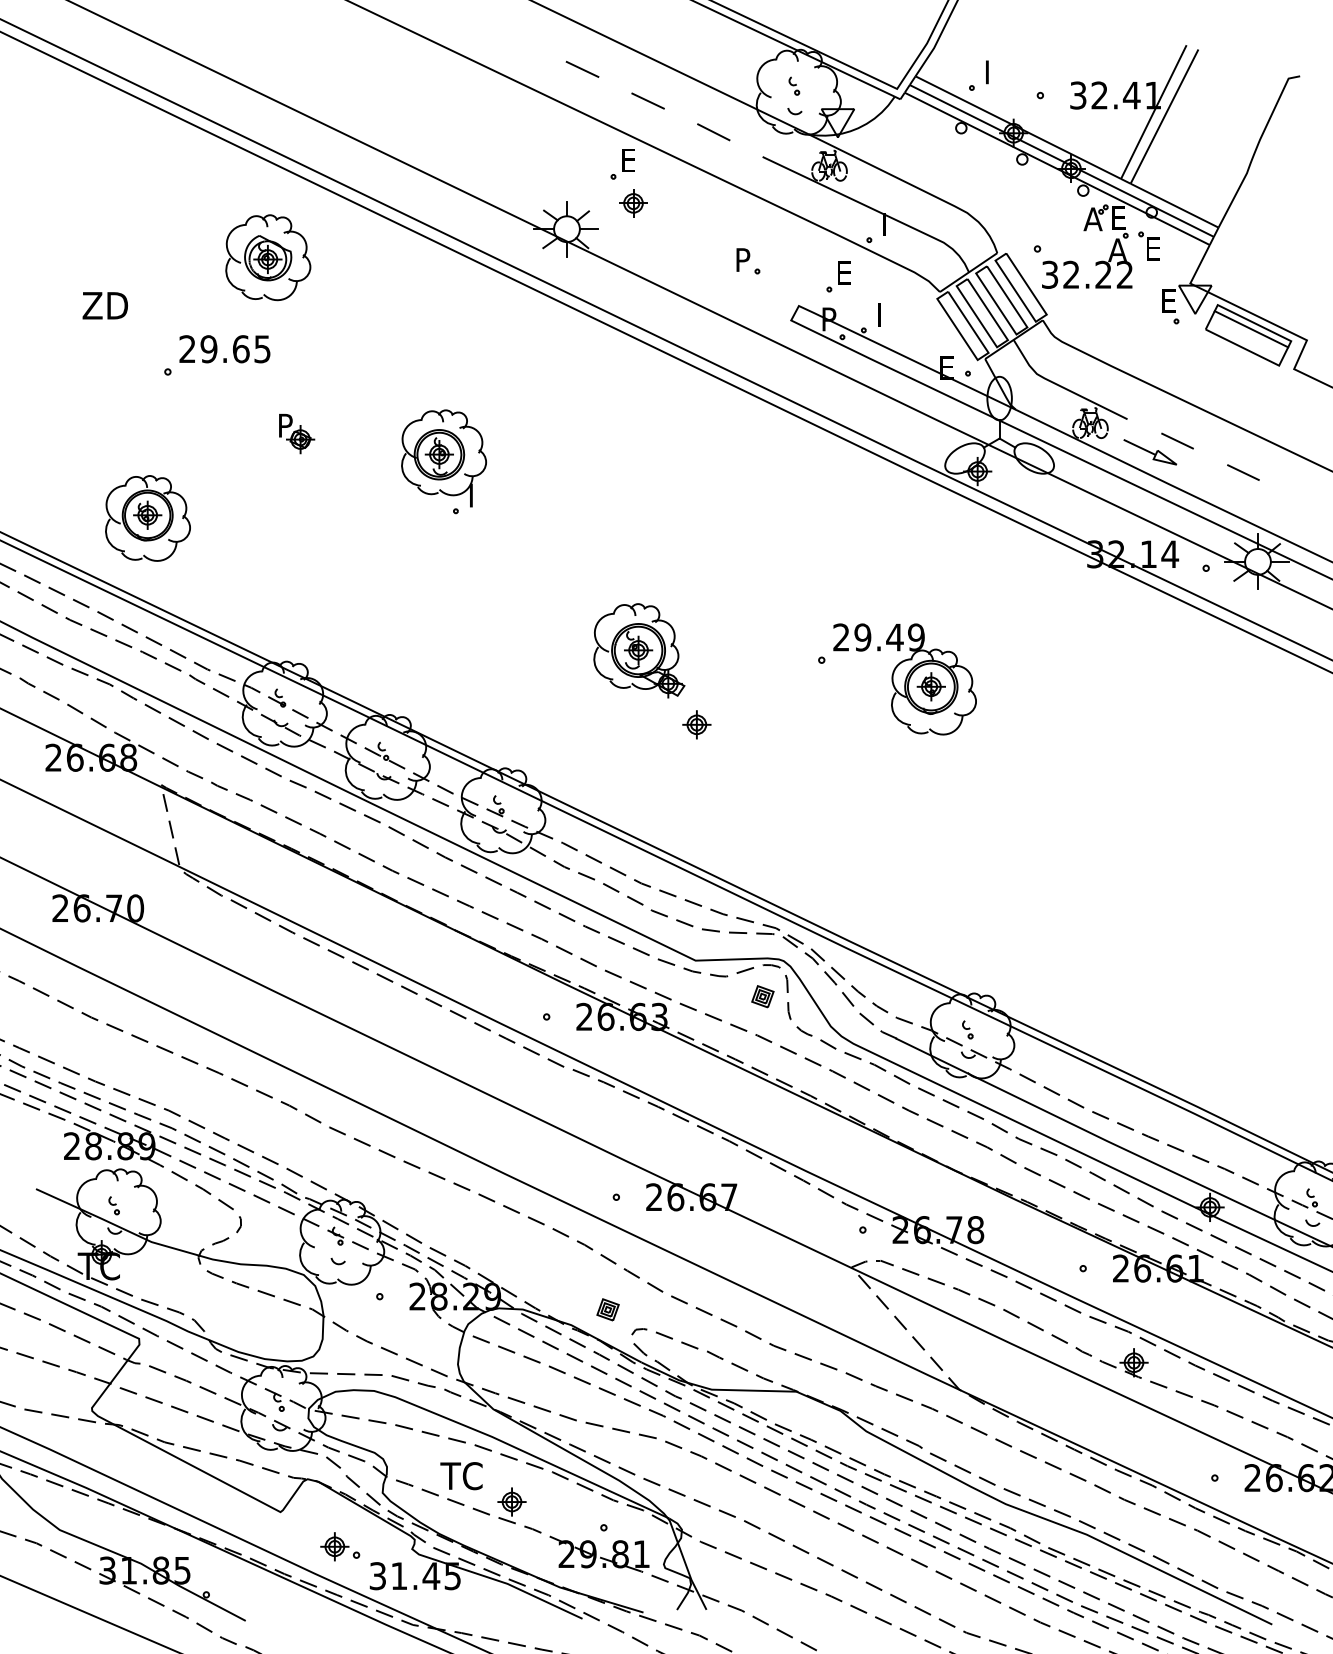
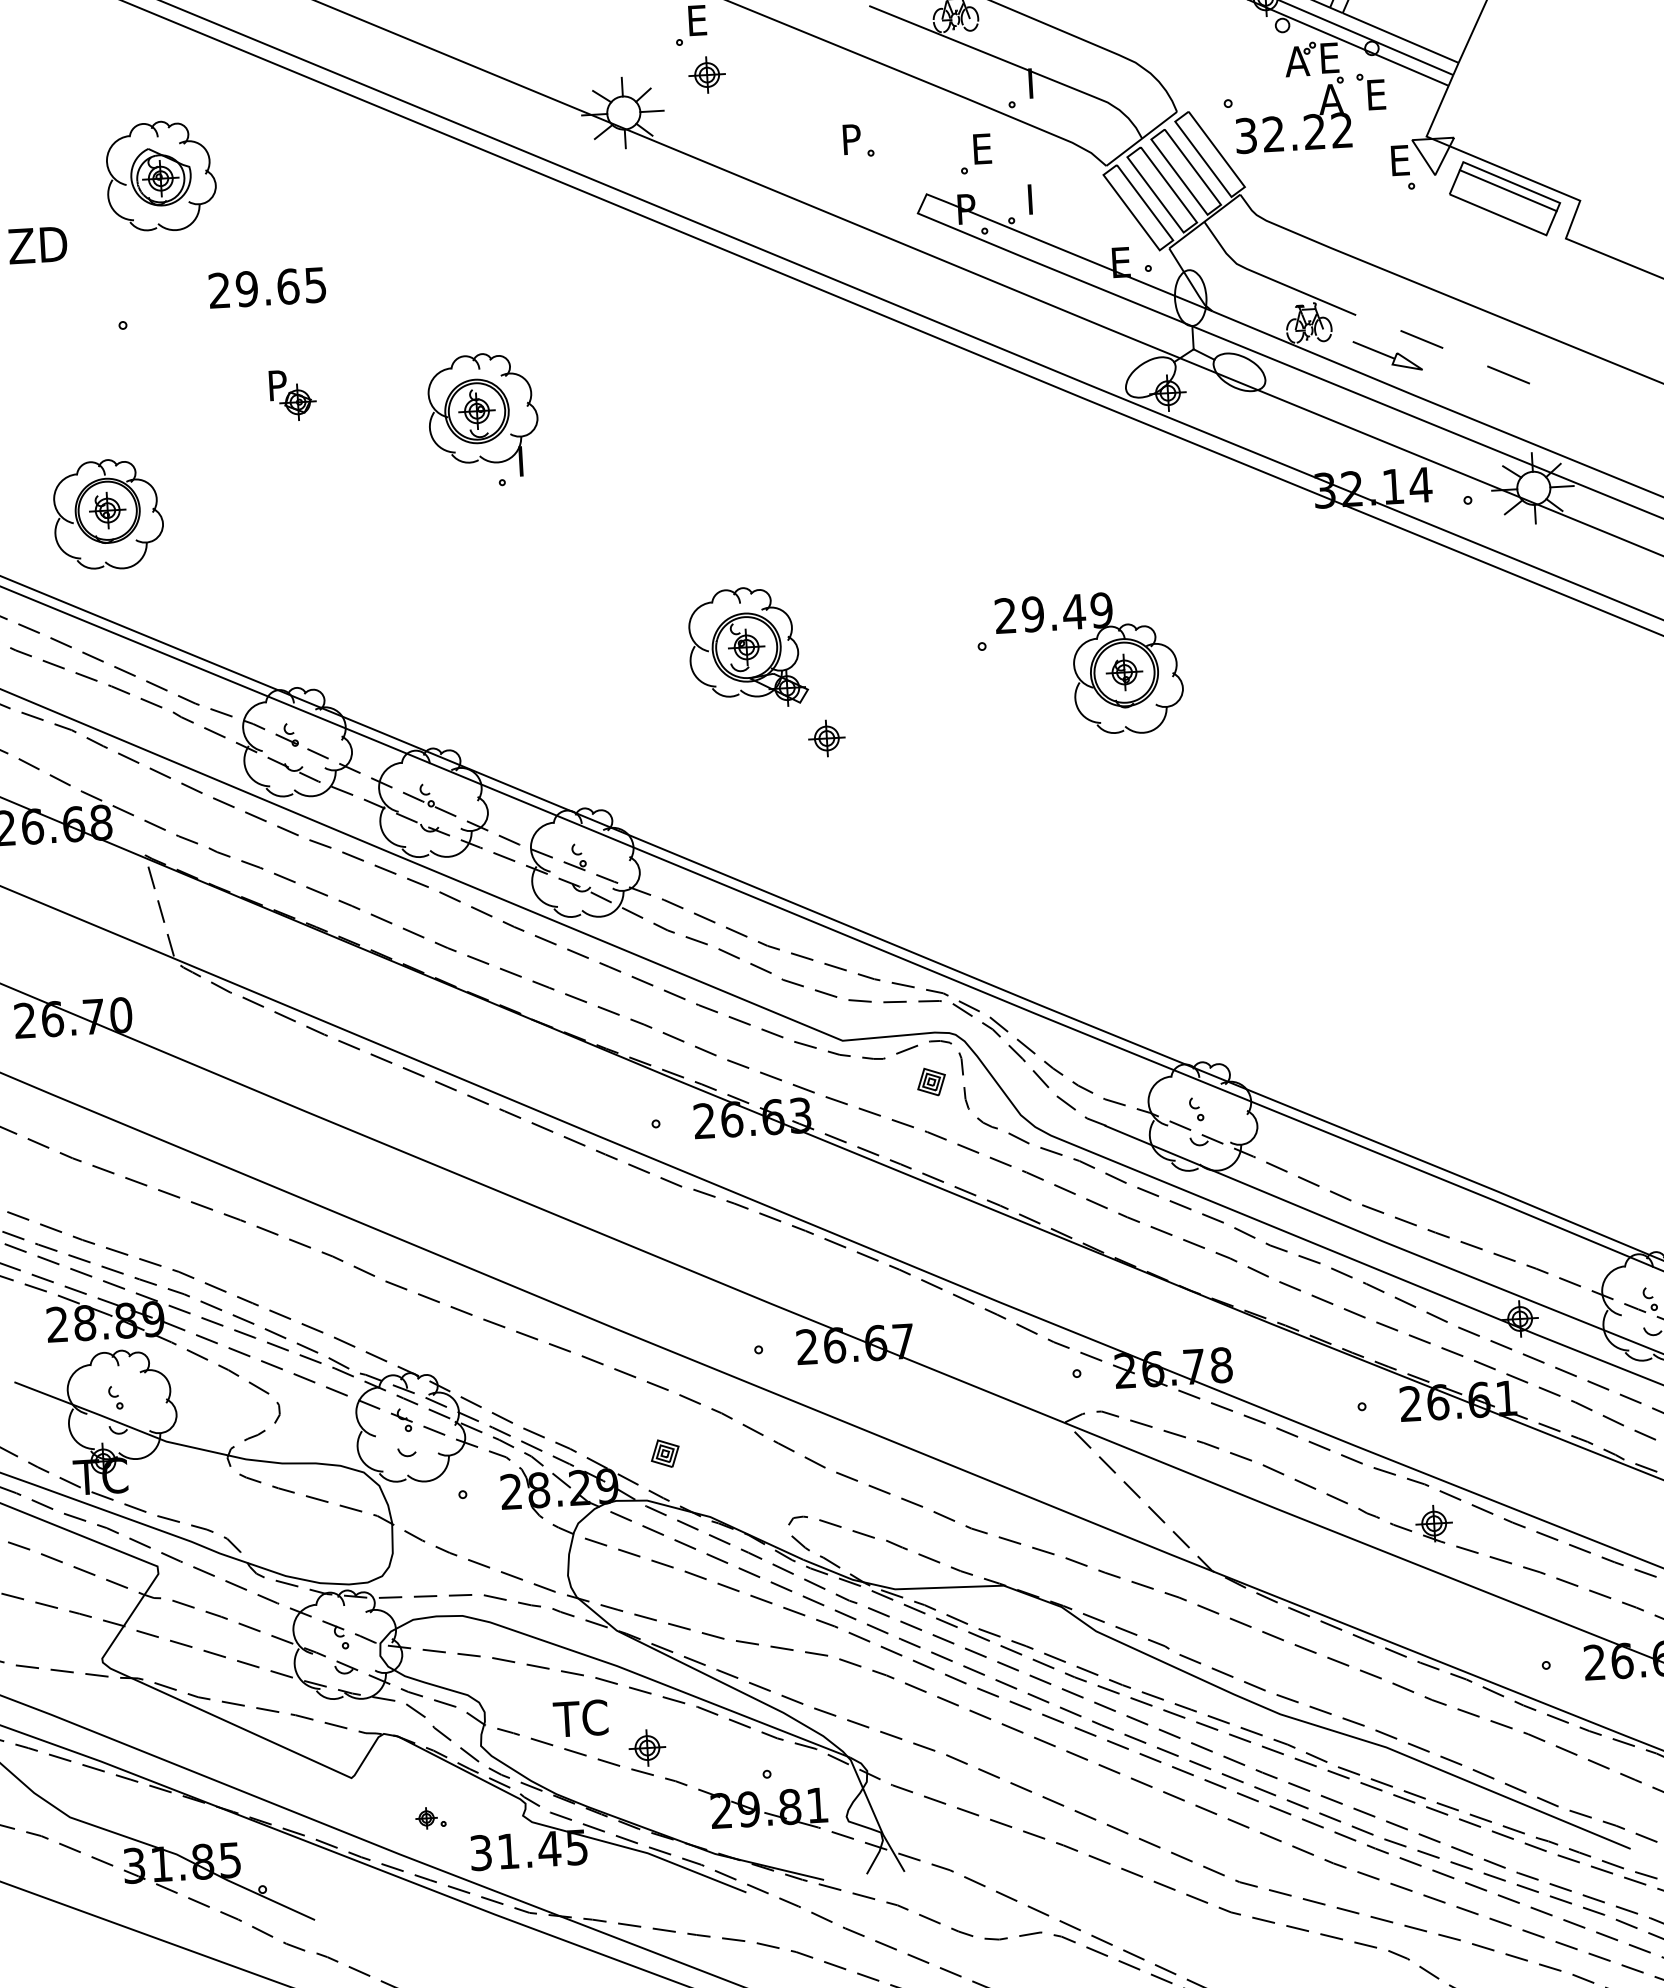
part: (268, 257) -> (161, 176), moved
text: (224, 349) -> (266, 288), moved
part: (607, 1309) -> (664, 1453), moved
part: (340, 1546) -> (430, 1817), size x0.6

